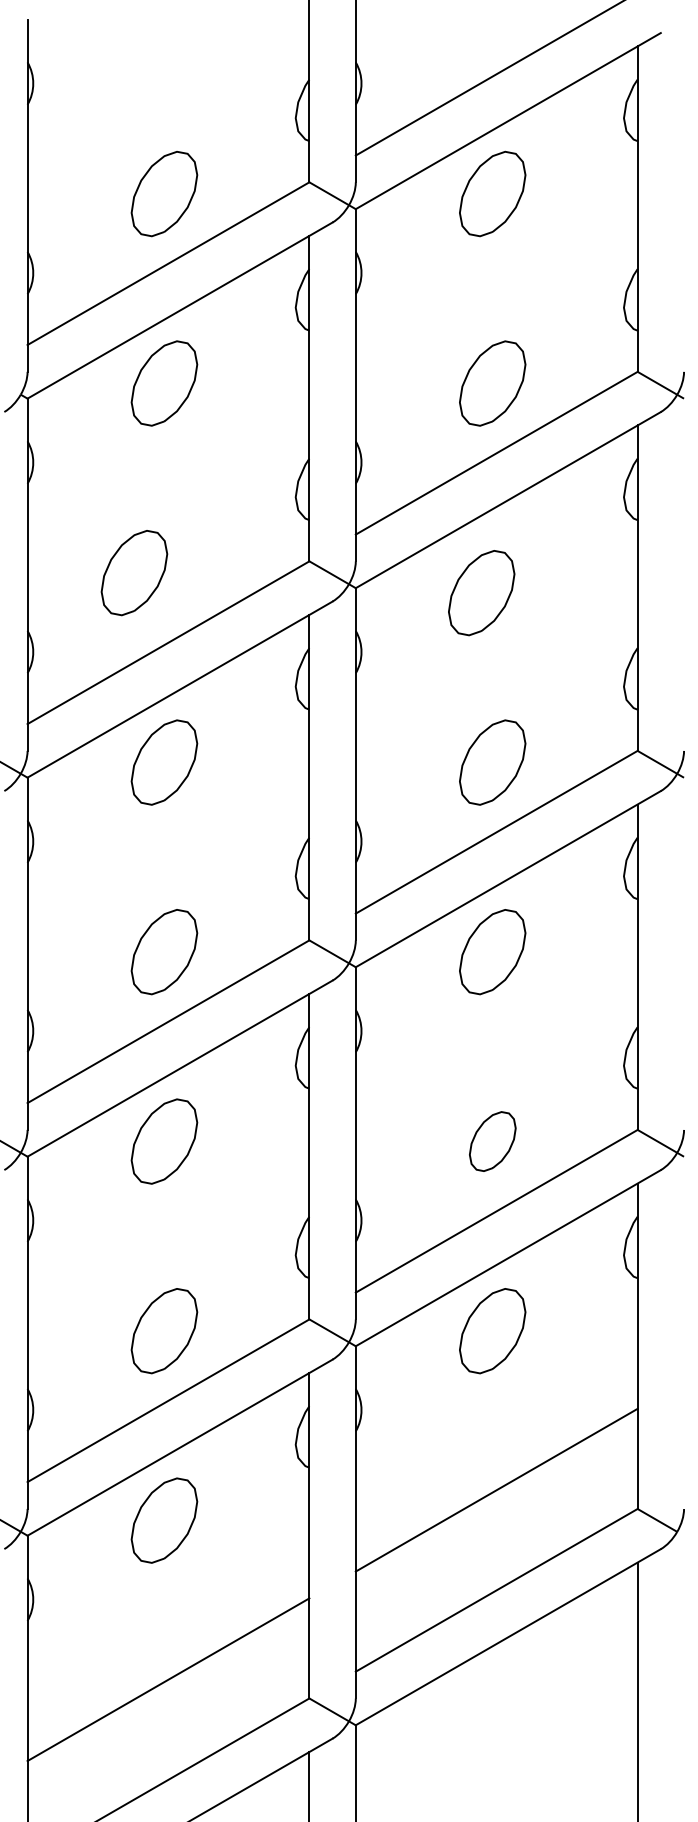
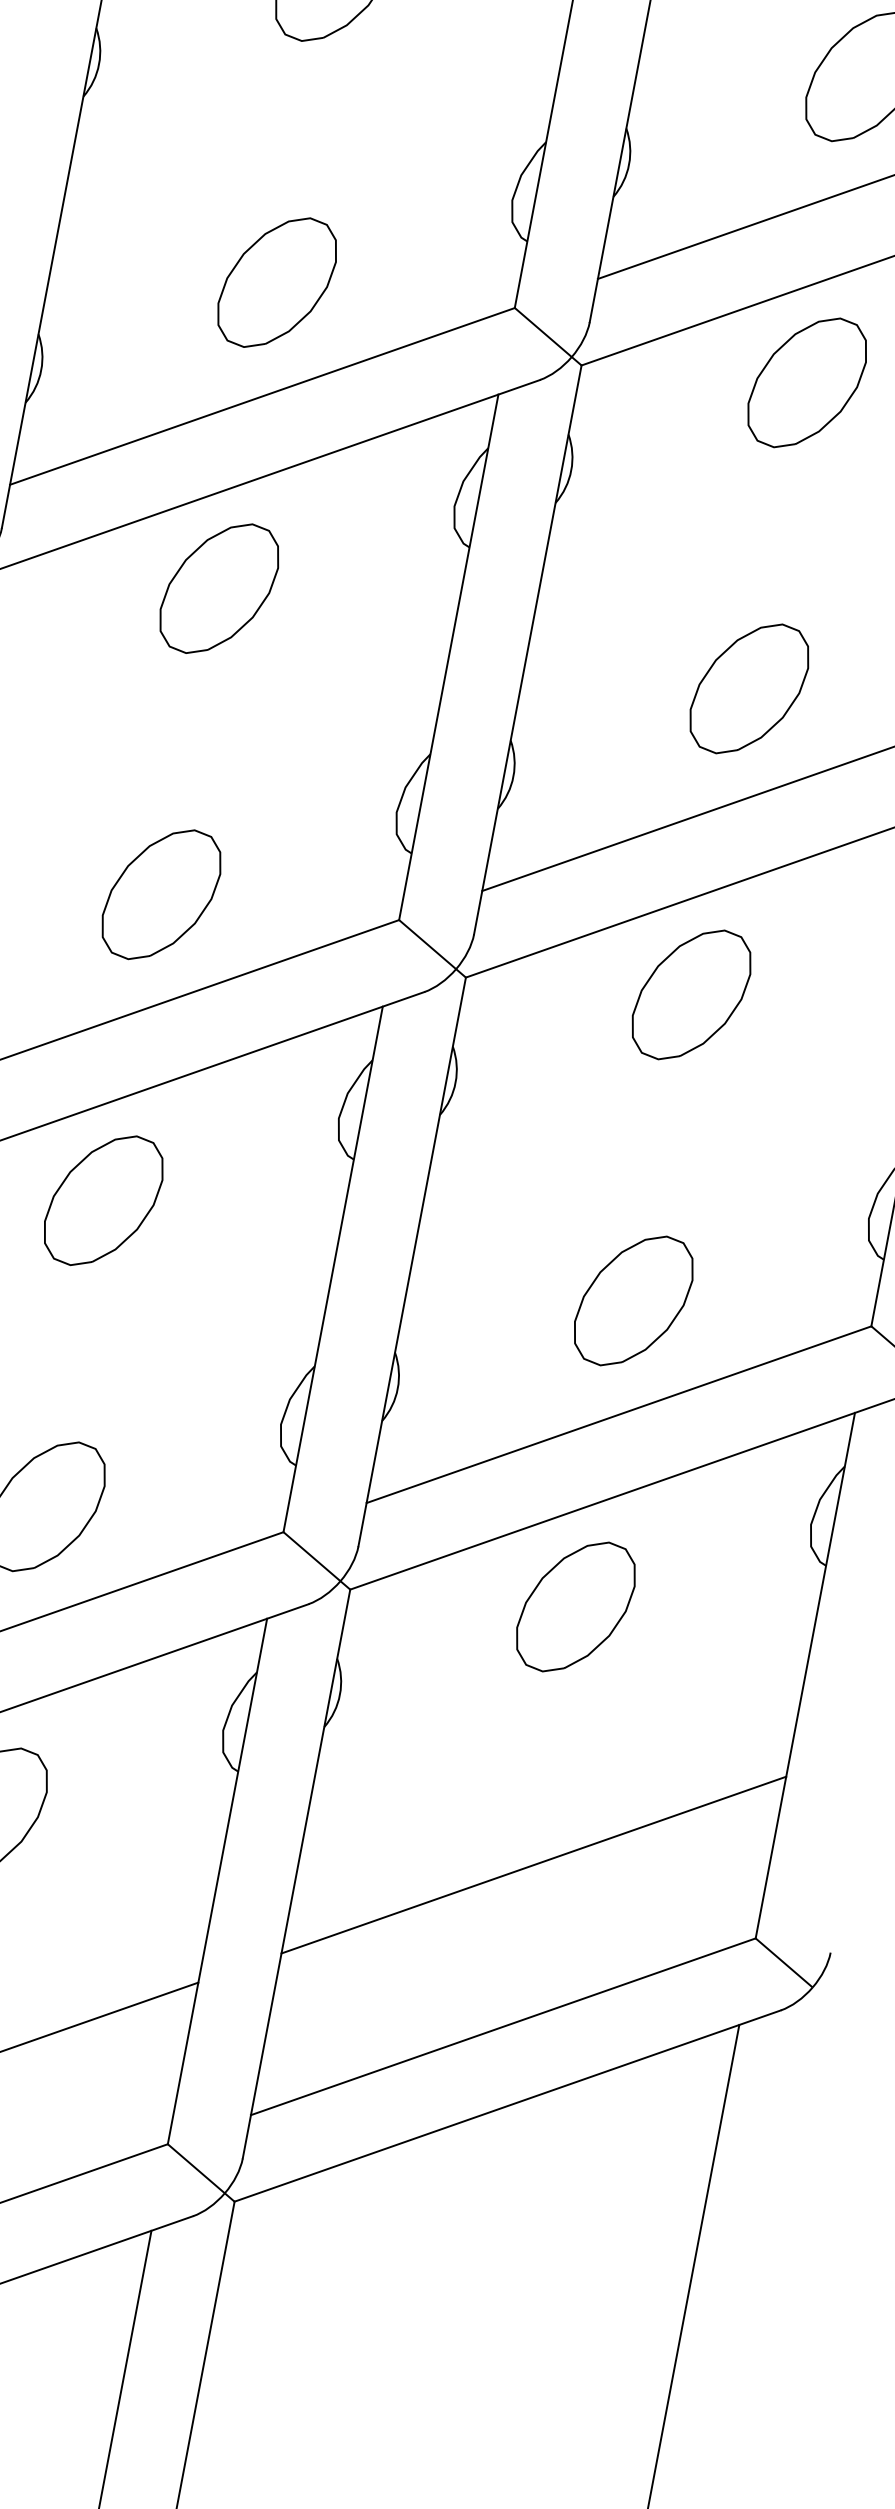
part: (134, 573) -> (277, 283), moved
part: (481, 593) -> (806, 383), moved
part: (492, 1141) -> (633, 1300), size x1.43

